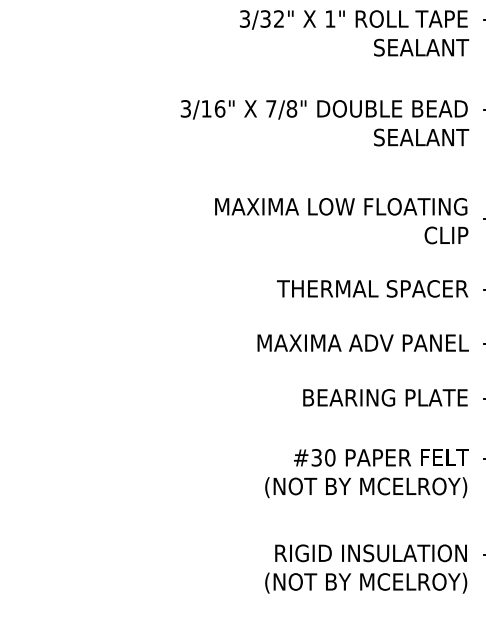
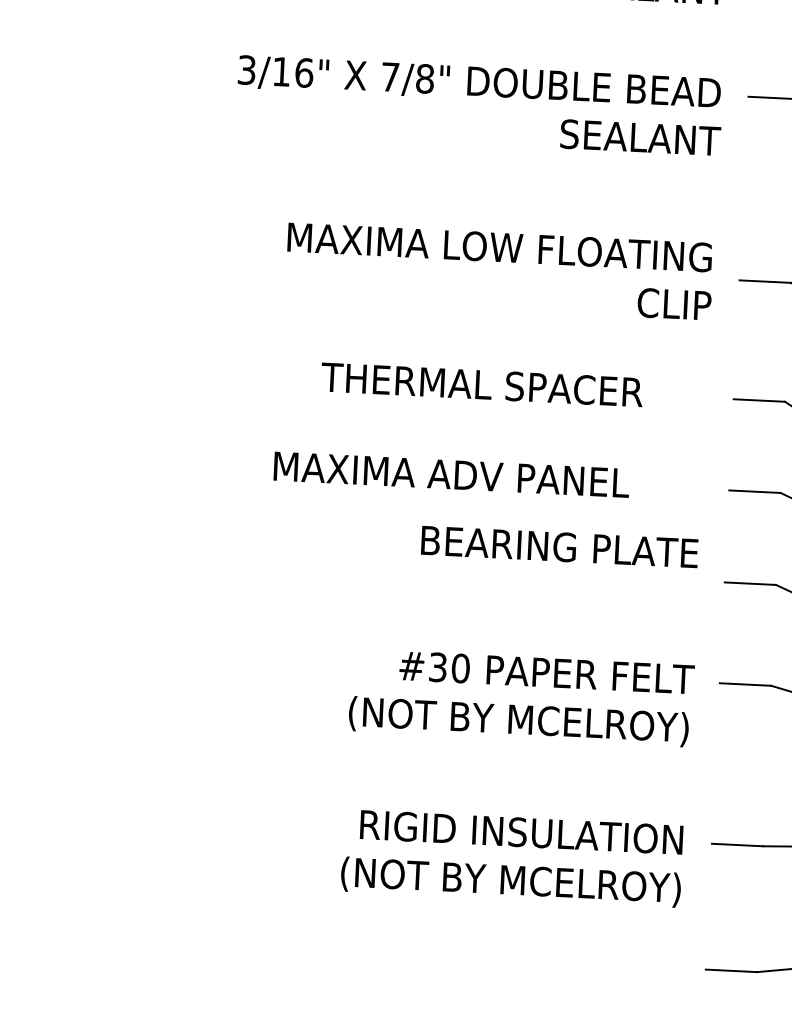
text: (372, 288) -> (481, 384), moved
text: (362, 342) -> (450, 473), moved
text: (385, 397) -> (559, 546), moved

